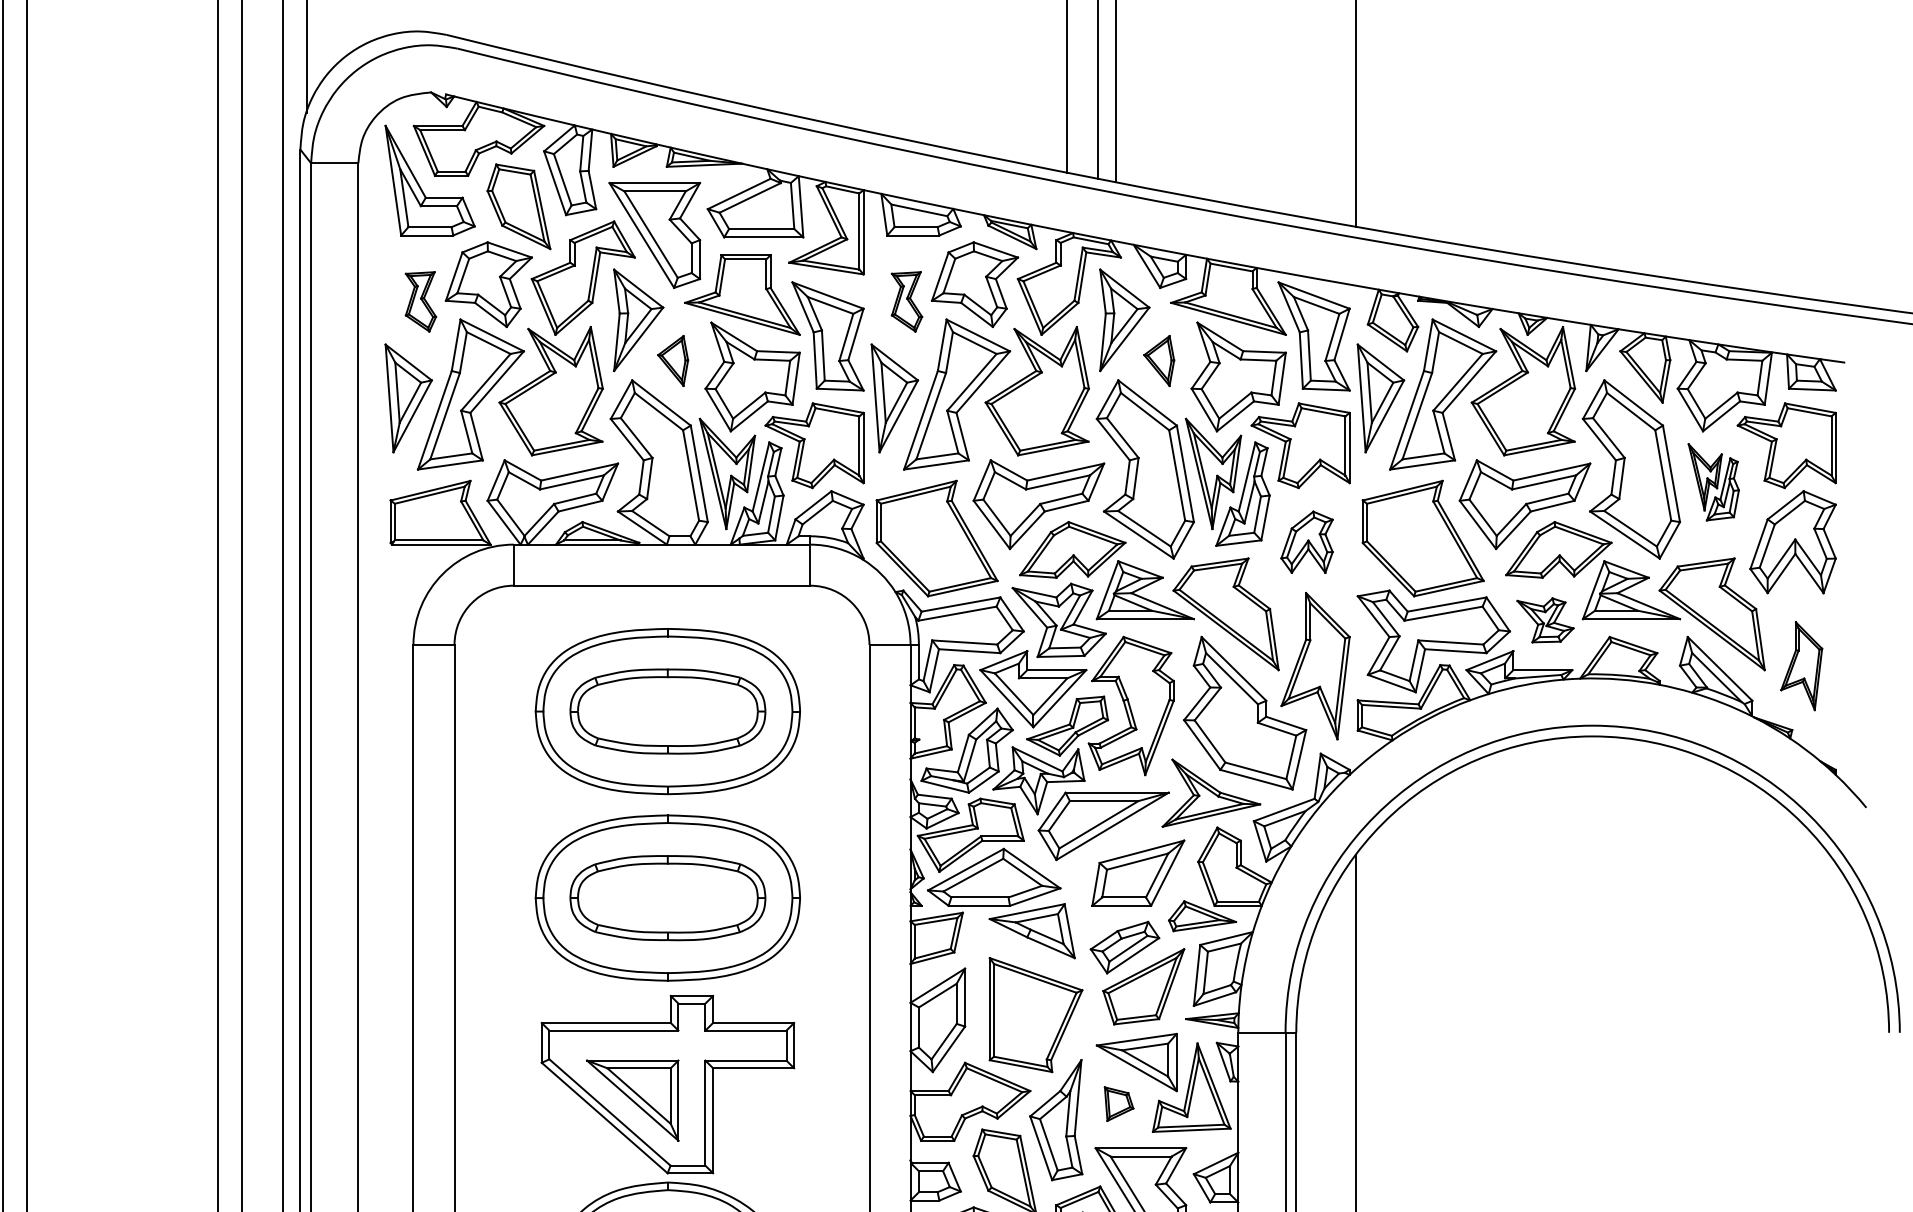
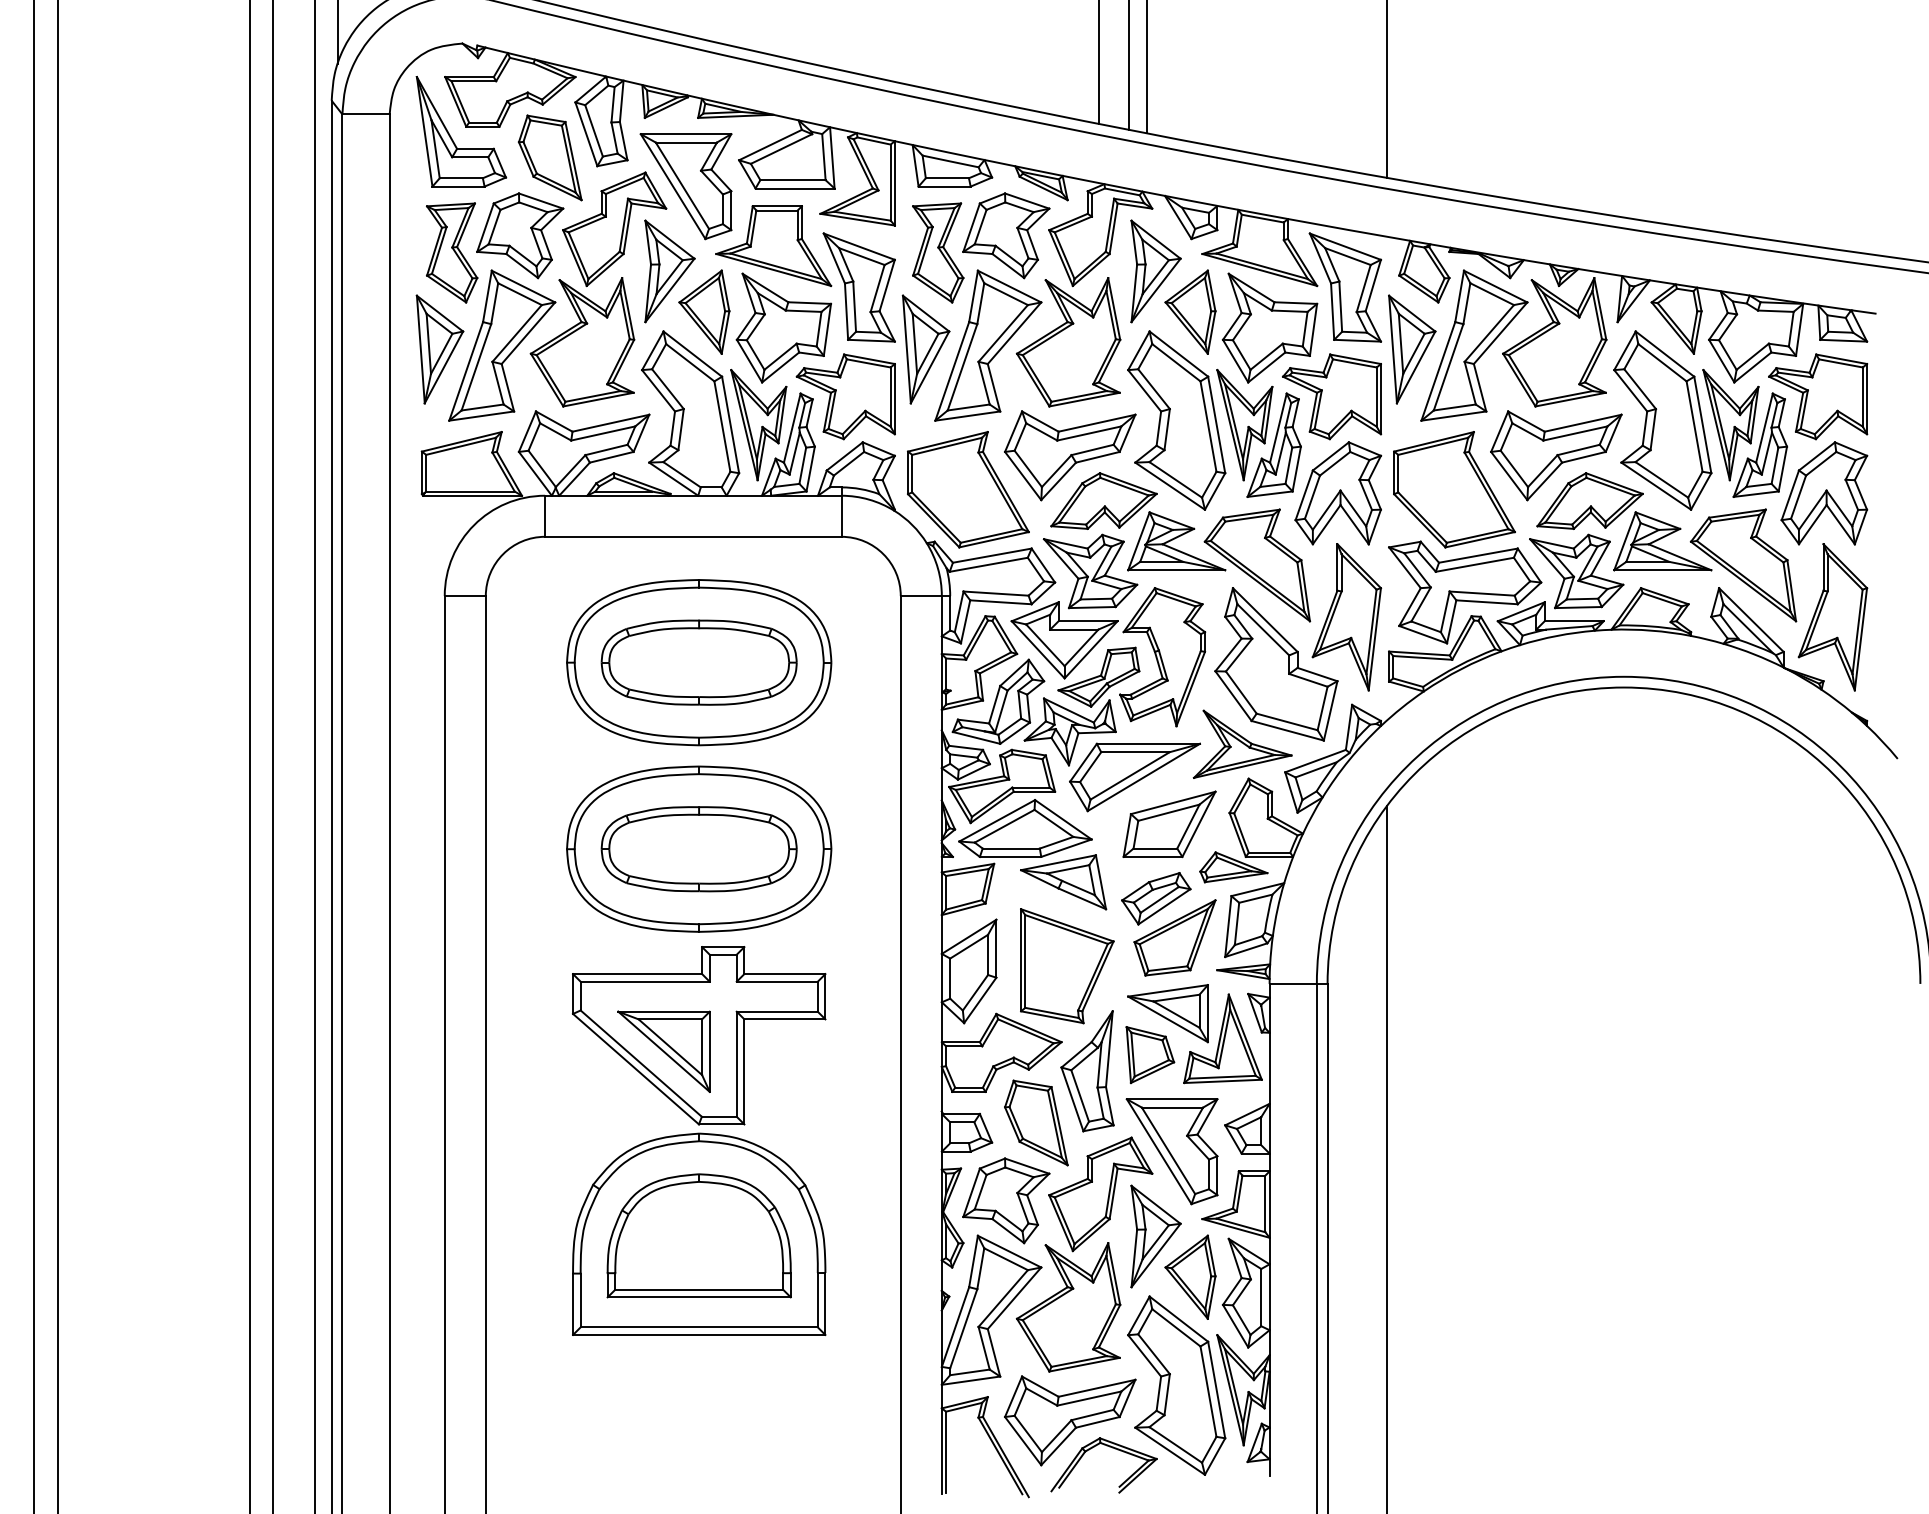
part: (421, 301) -> (452, 252), size x1.67
part: (907, 301) -> (938, 252), size x1.67
part: (673, 360) -> (704, 311), size x1.67
part: (1159, 360) -> (1190, 311), size x1.67
part: (1713, 482) -> (1744, 433), size x1.67
part: (1307, 542) -> (1338, 493), size x1.67
part: (1545, 620) -> (1576, 571), size x1.67
part: (1801, 666) -> (1832, 617), size x1.67
part: (1119, 1104) -> (1150, 1055), size x1.67

